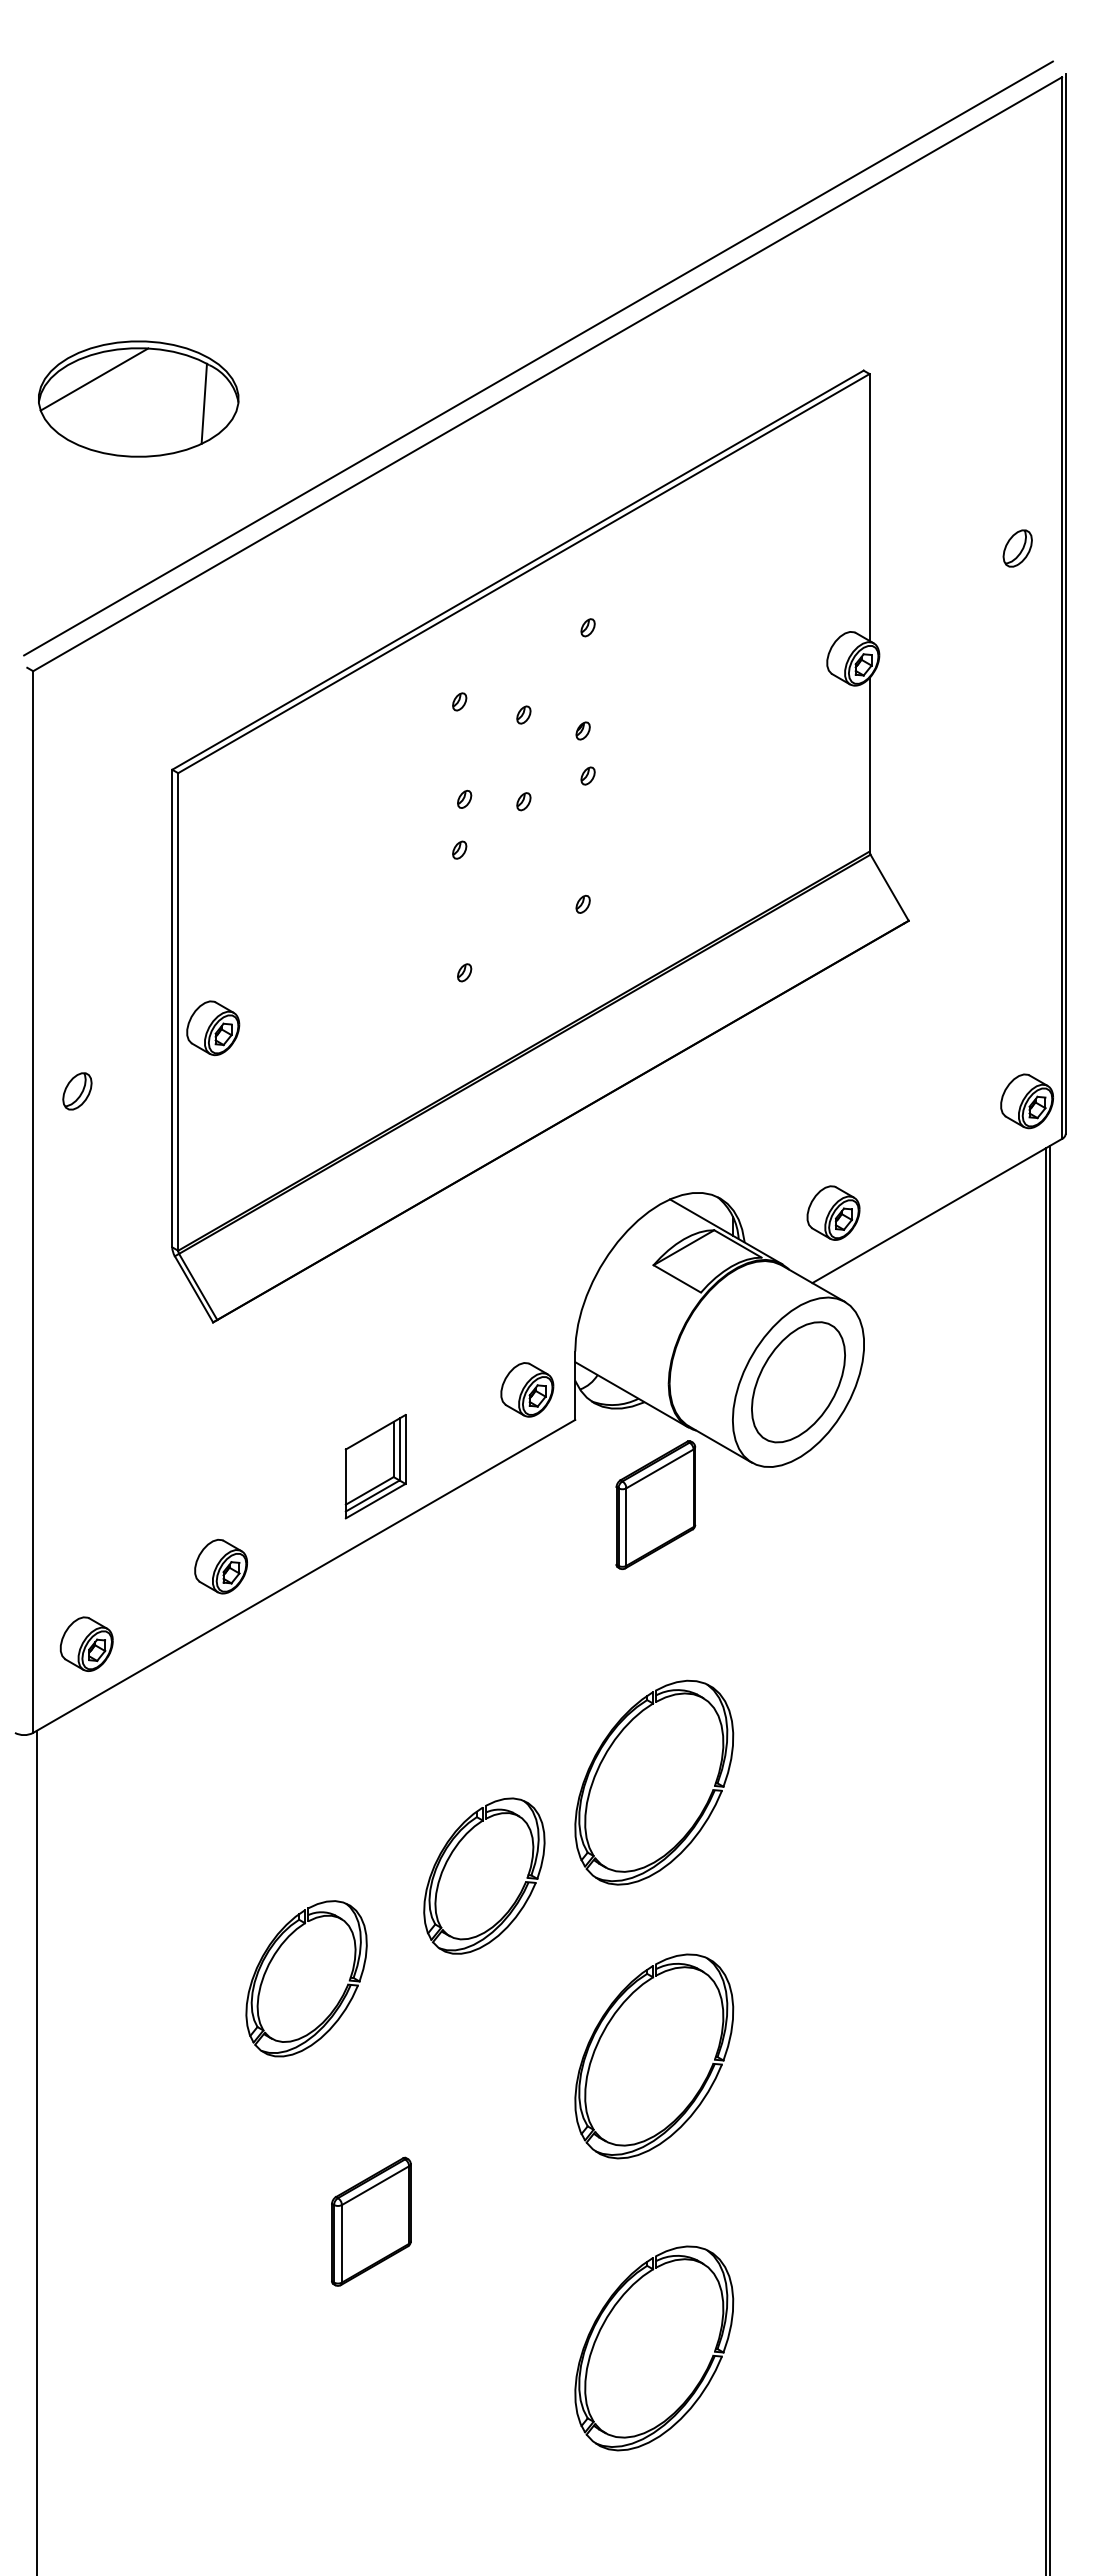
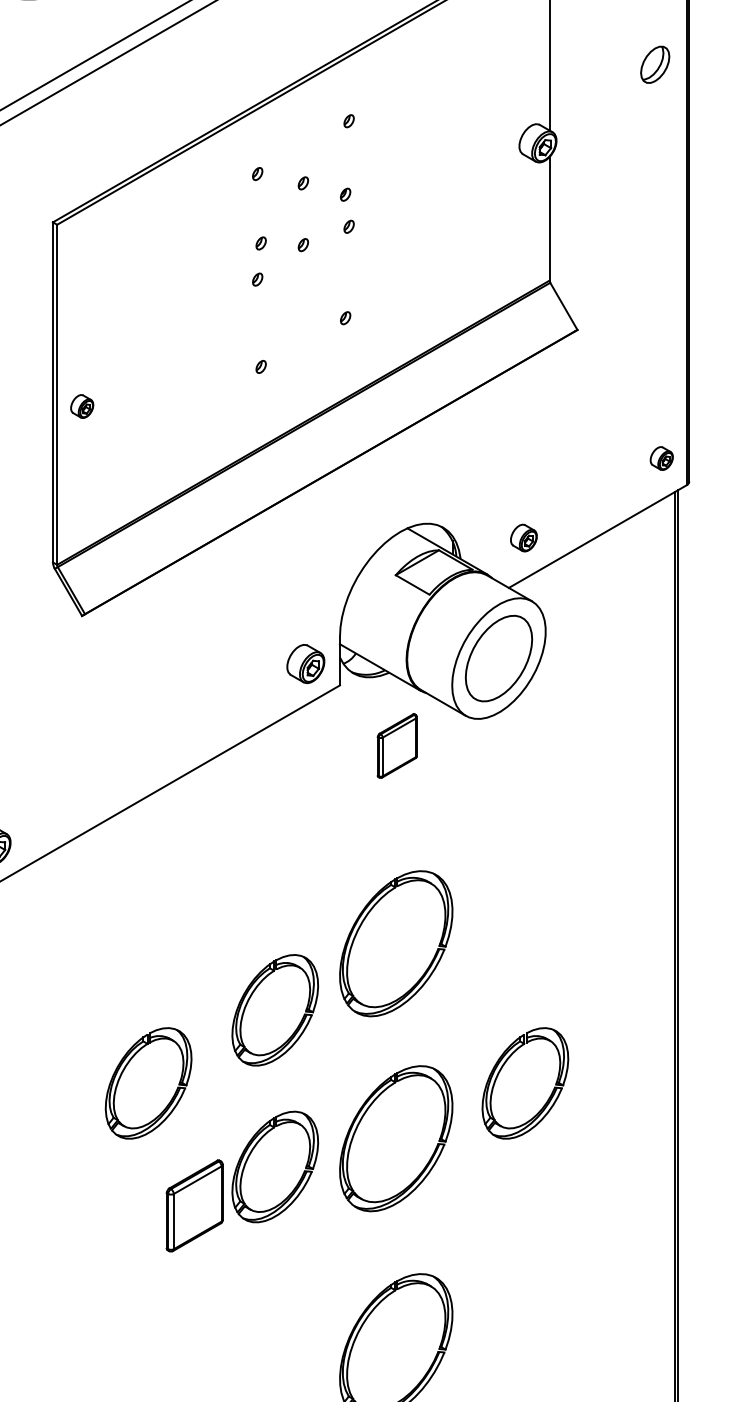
part: (1017, 548) -> (654, 64), size x1.4
part: (213, 1028) -> (82, 406), size x0.6
part: (1026, 1101) -> (661, 458), size x0.6
part: (833, 1212) -> (523, 537), size x0.7
part: (375, 1466) -> (197, 718), removed
part: (655, 1504) -> (397, 745), size x0.7
part: (220, 1566) -> (87, 789), removed
part: (801, 1960) -> (501, 1070), added
part: (450, 2077) -> (251, 1153), added
part: (371, 2221) -> (194, 1205), moved

